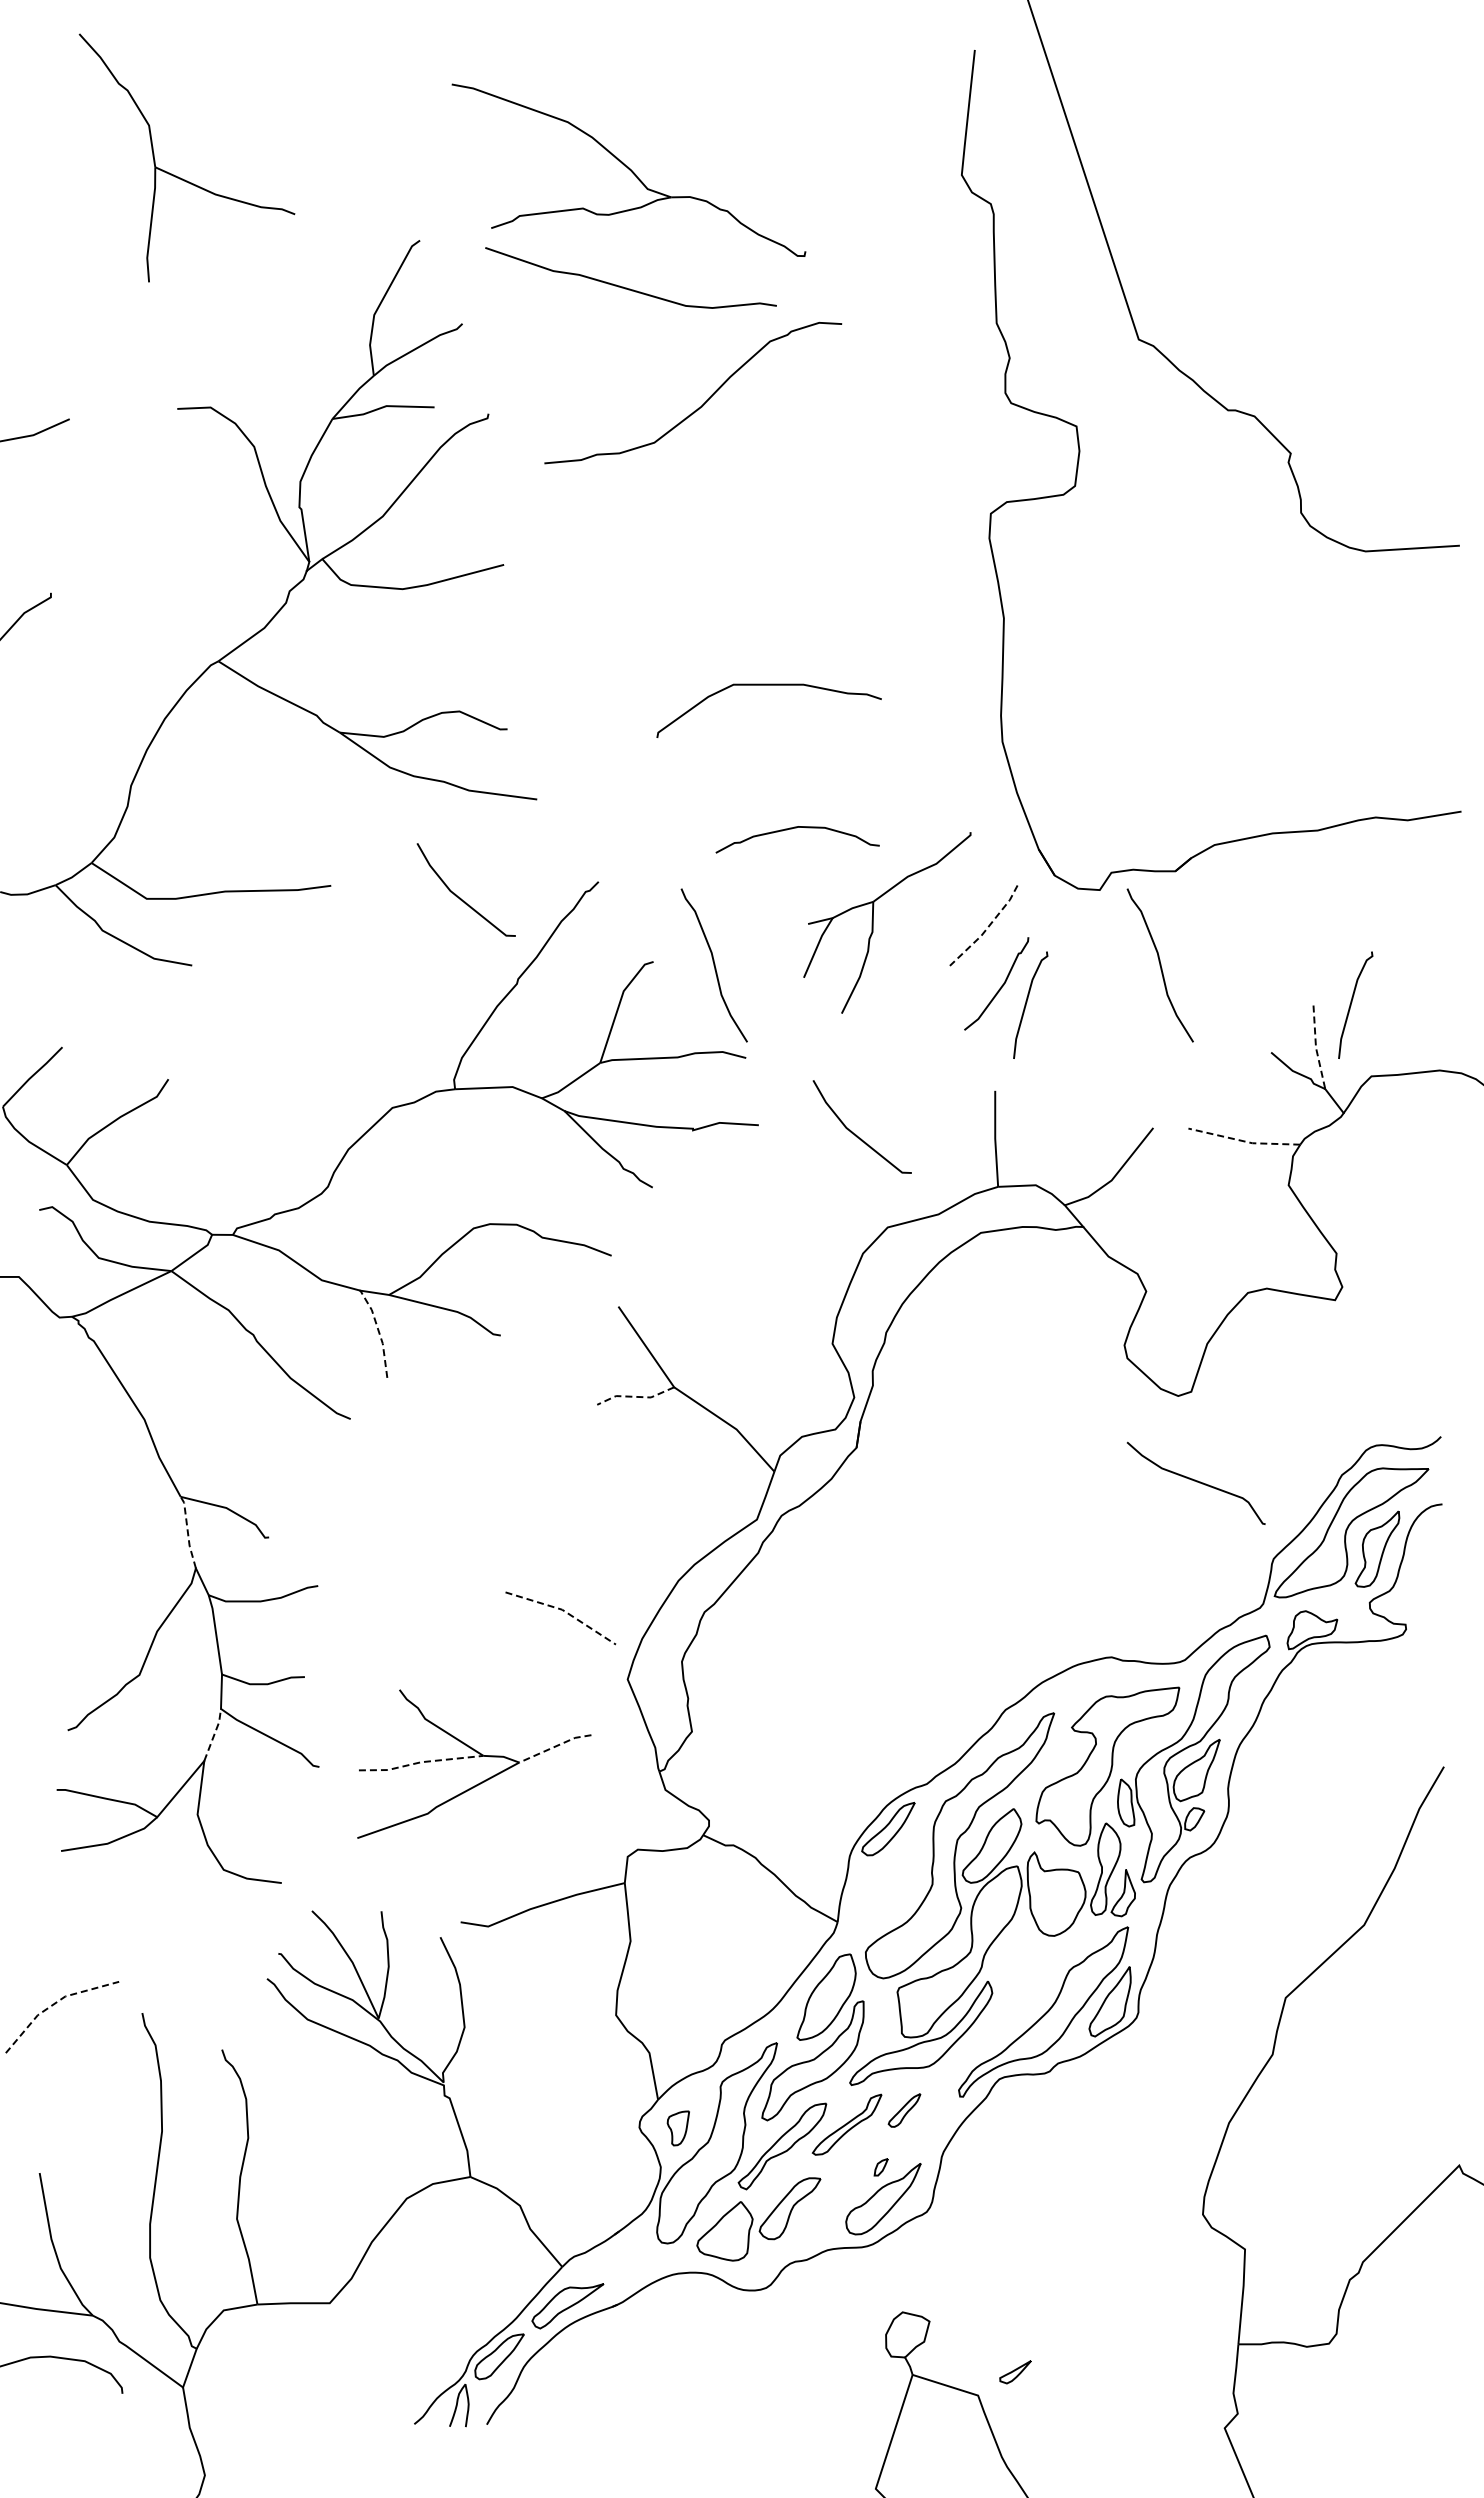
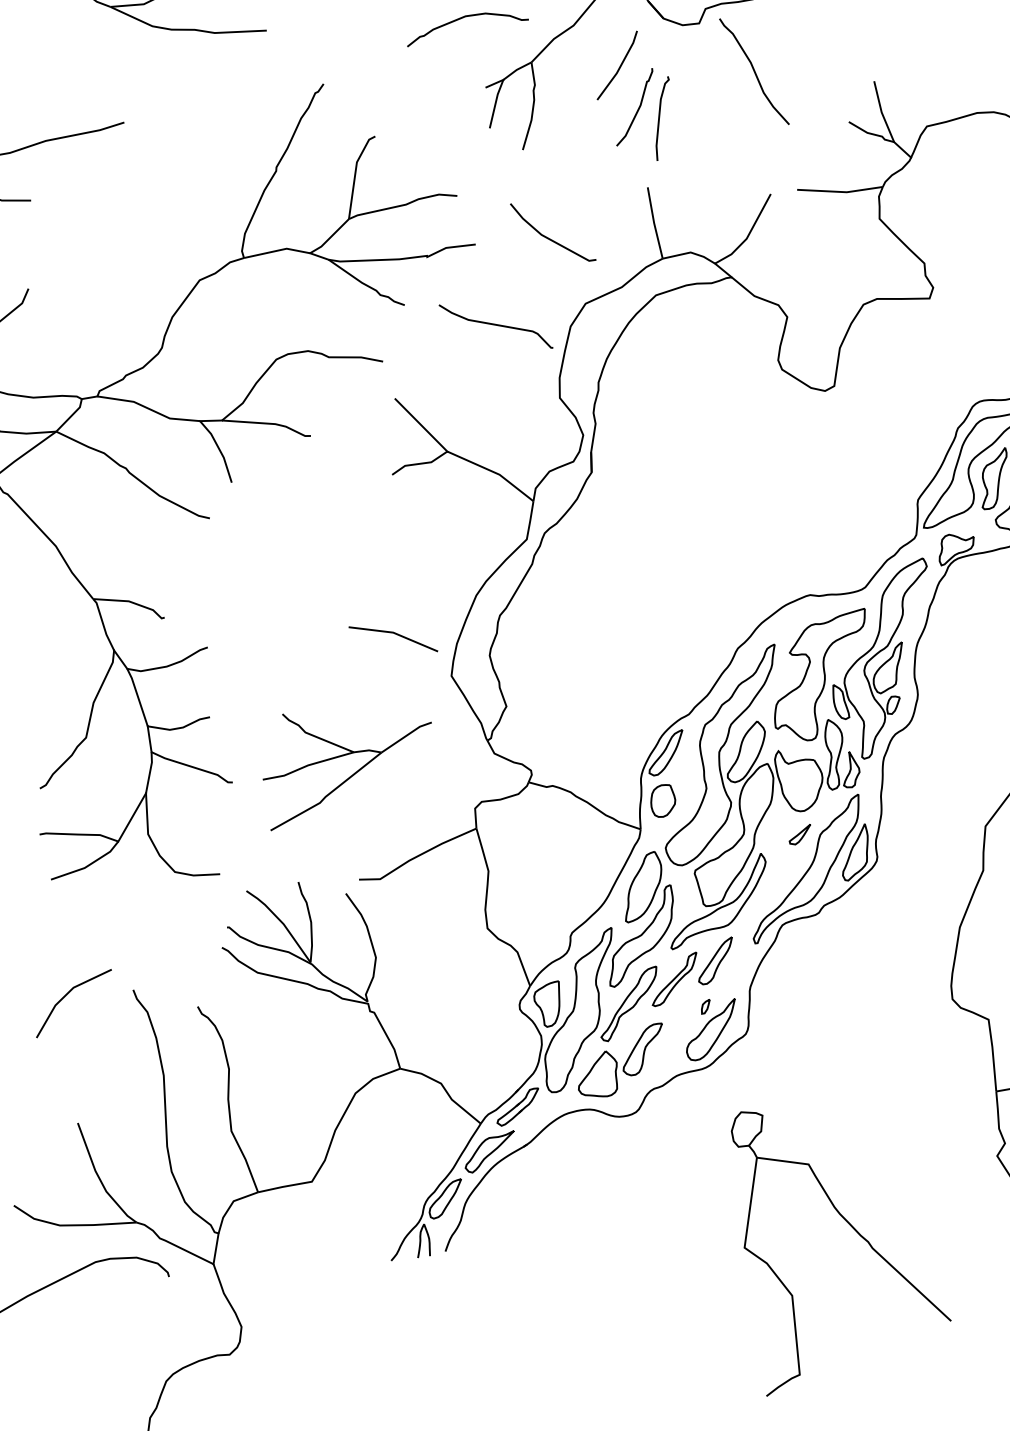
line: (460, 897) -> (222, 114), removed
line: (986, 928) -> (619, 67), dashed -> solid
curve: (713, 965) -> (420, 131), removed
curve: (1352, 1002) -> (902, 73), removed
line: (1316, 1047) -> (882, 112), dashed -> solid
line: (1243, 1141) -> (840, 192), dashed -> solid
line: (379, 1332) -> (219, 449), dashed -> solid
line: (636, 1396) -> (420, 463), dashed -> solid
curve: (1195, 1481) -> (495, 325), moved
line: (187, 1532) -> (103, 624), dashed -> solid
line: (563, 1610) -> (394, 633), dashed -> solid
line: (214, 1734) -> (150, 772), dashed -> solid
line: (554, 1746) -> (405, 735), dashed -> solid
line: (421, 1762) -> (308, 765), dashed -> solid
part: (873, 1889) -> (663, 800), added
line: (54, 2004) -> (66, 995), dashed -> solid
part: (904, 2110) -> (715, 961), size x1.67
part: (678, 2128) -> (549, 1004), size x1.67
part: (614, 2254) -> (518, 1107), added
part: (1015, 2372) -> (800, 835), moved

